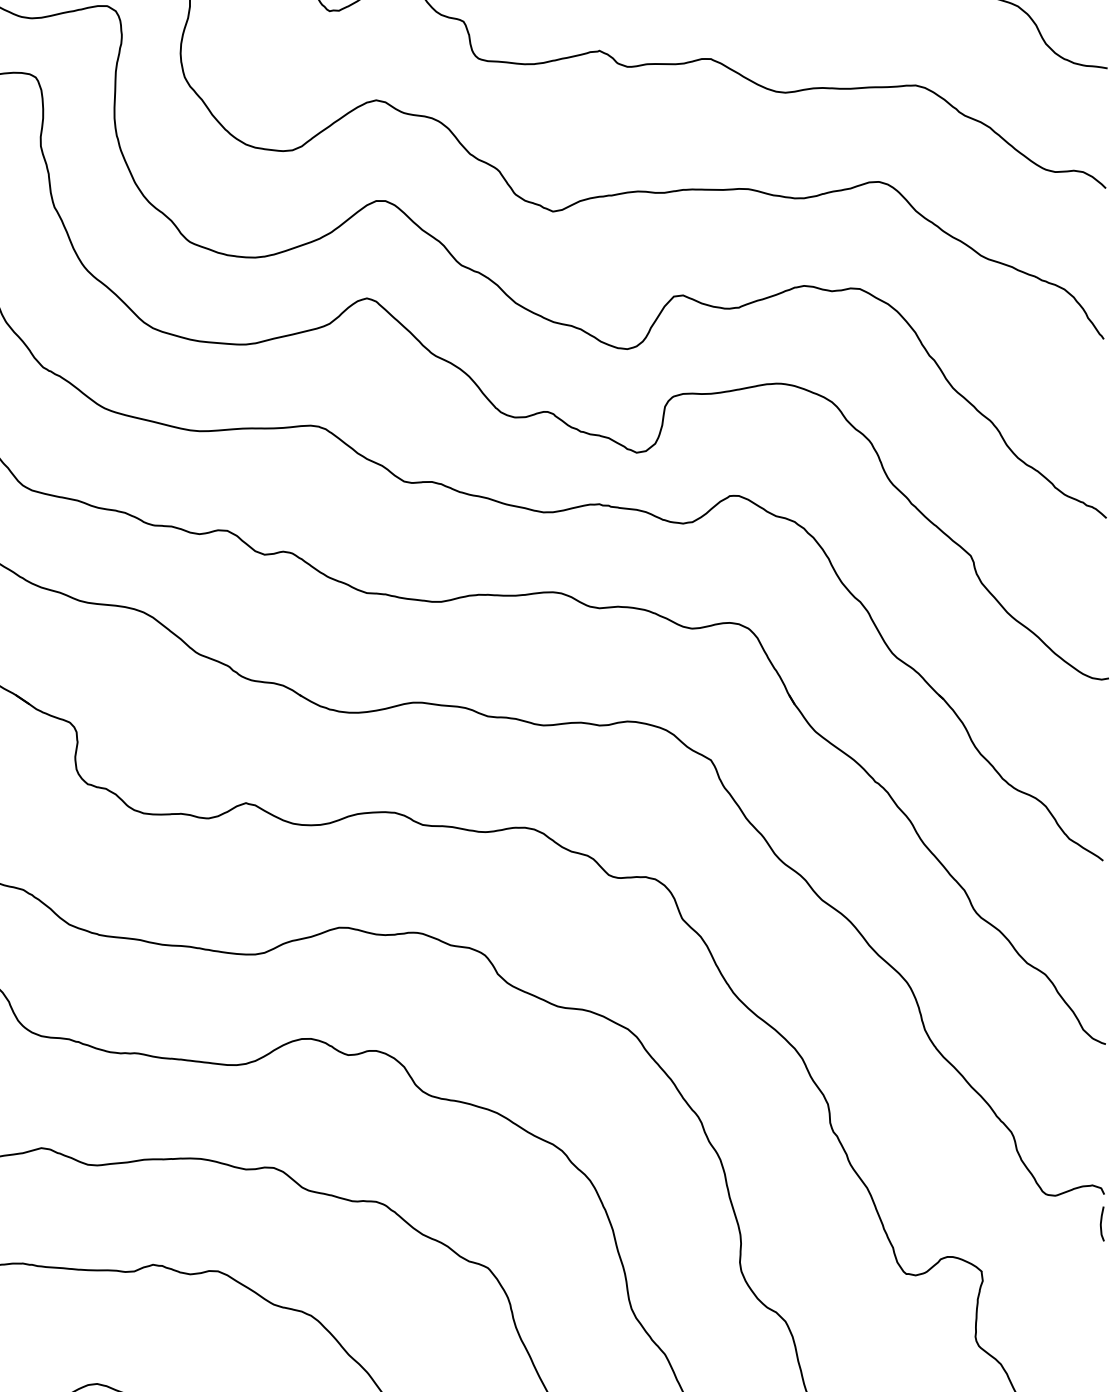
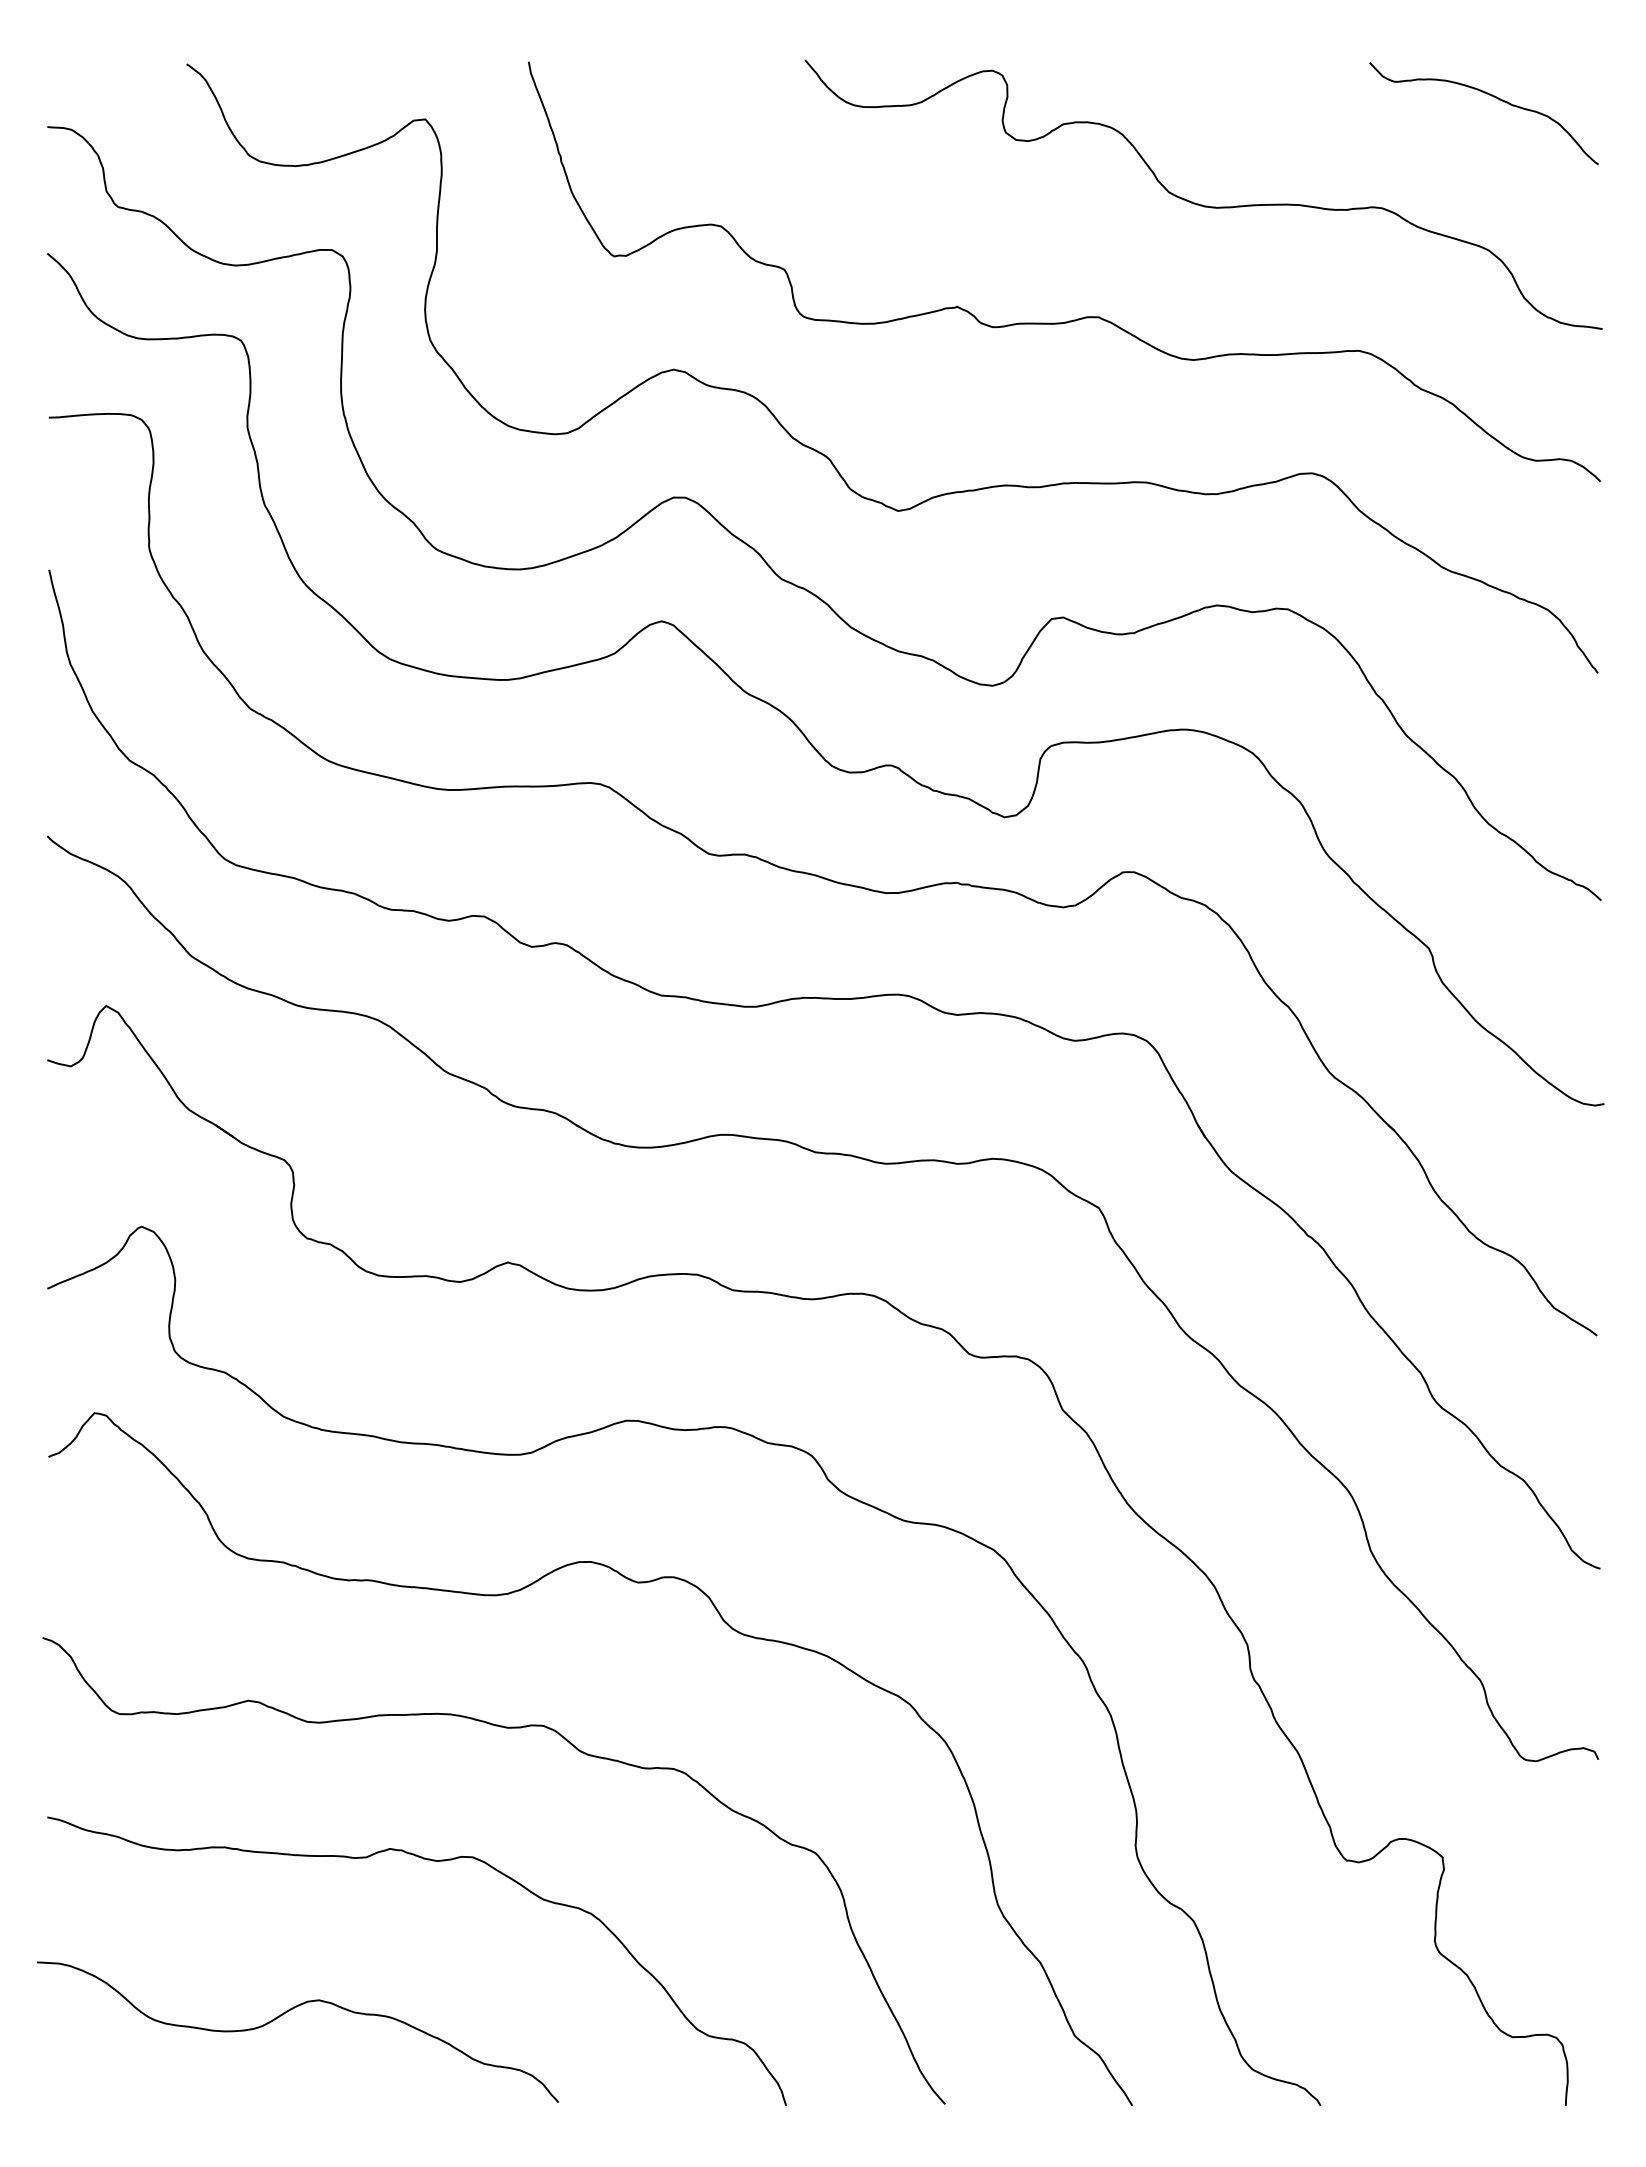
curve: (1101, 1224) -> (1594, 1797), removed

